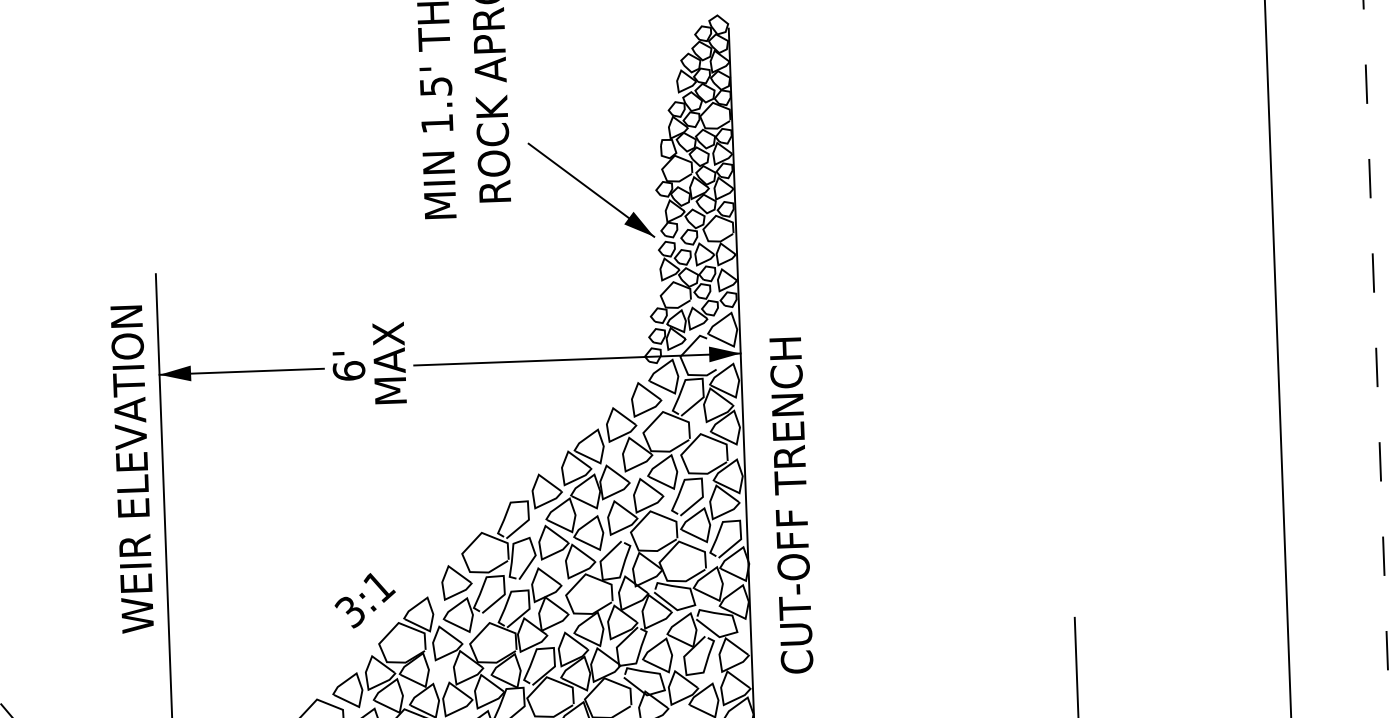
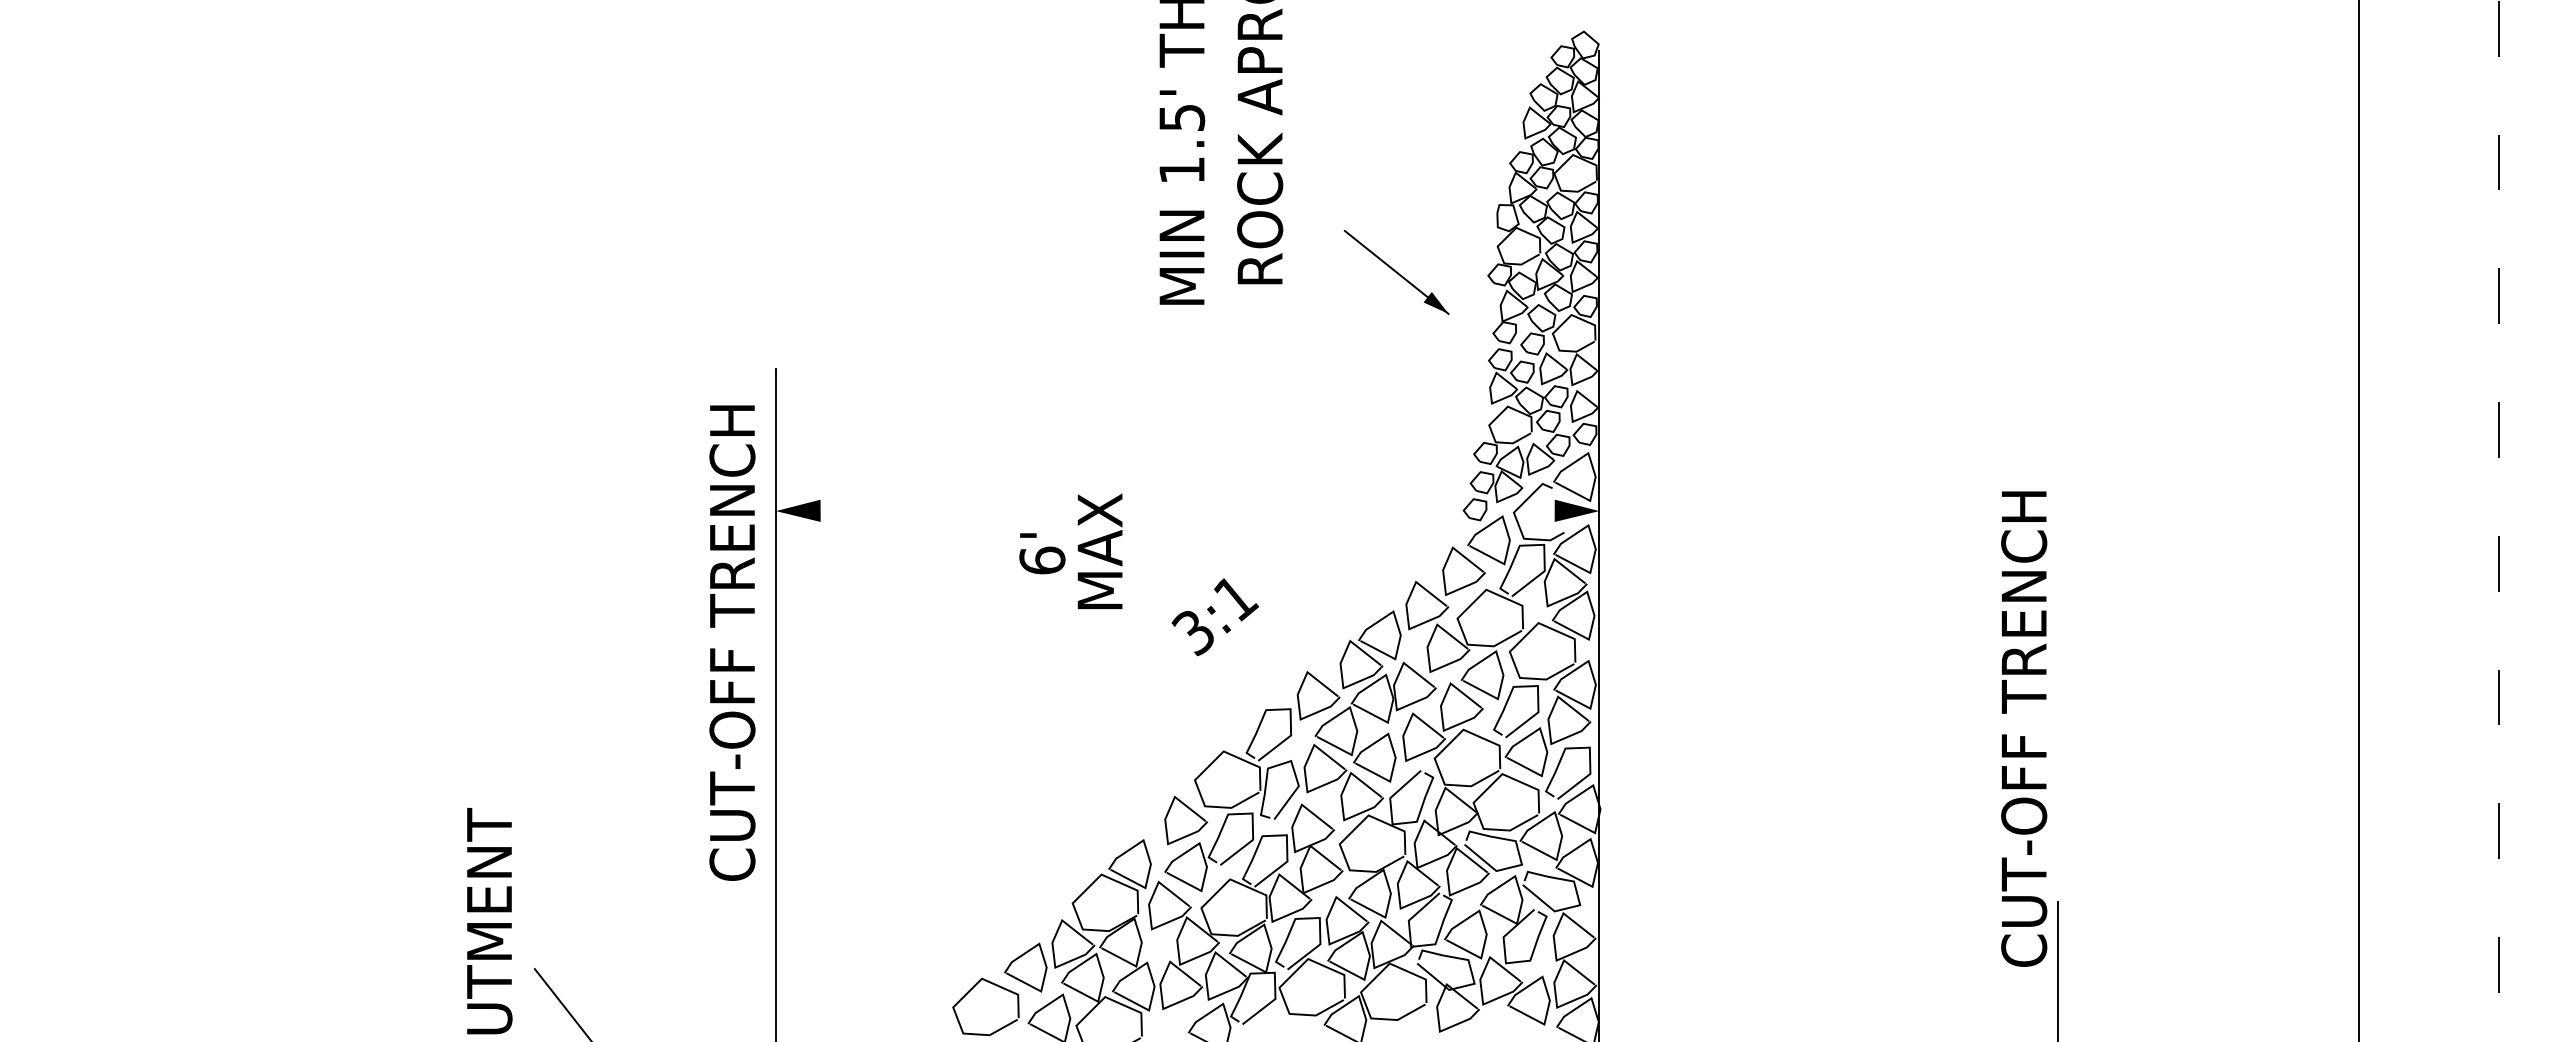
part: (591, 190) -> (1396, 272), size x0.6
line: (577, 359) -> (1367, 511), removed
text: (368, 363) -> (1070, 551), moved
line: (241, 372) -> (892, 511), removed
text: (132, 468) -> (732, 642), WEIR ELEVATION -> CUT-OFF TRENCH
text: (791, 505) -> (2024, 728), moved
text: (365, 600) -> (1215, 617), moved

